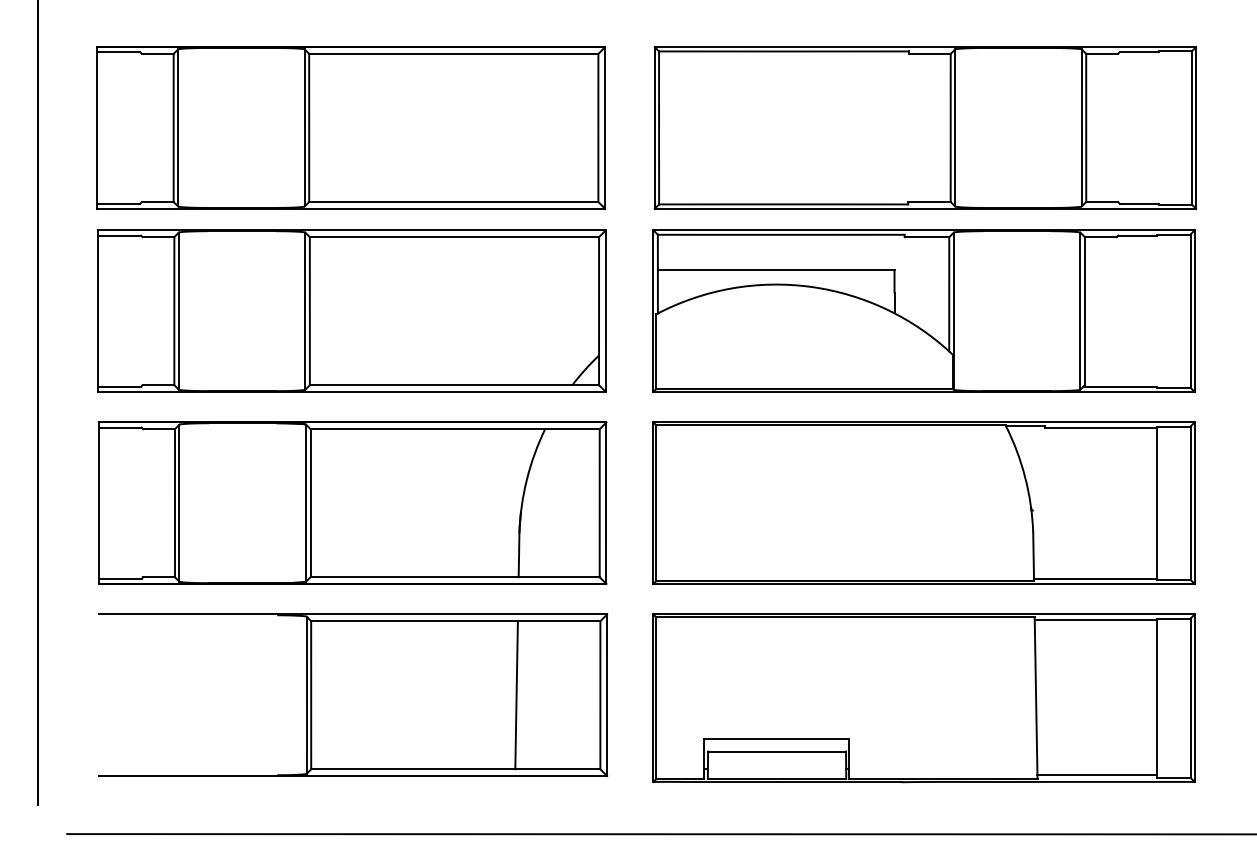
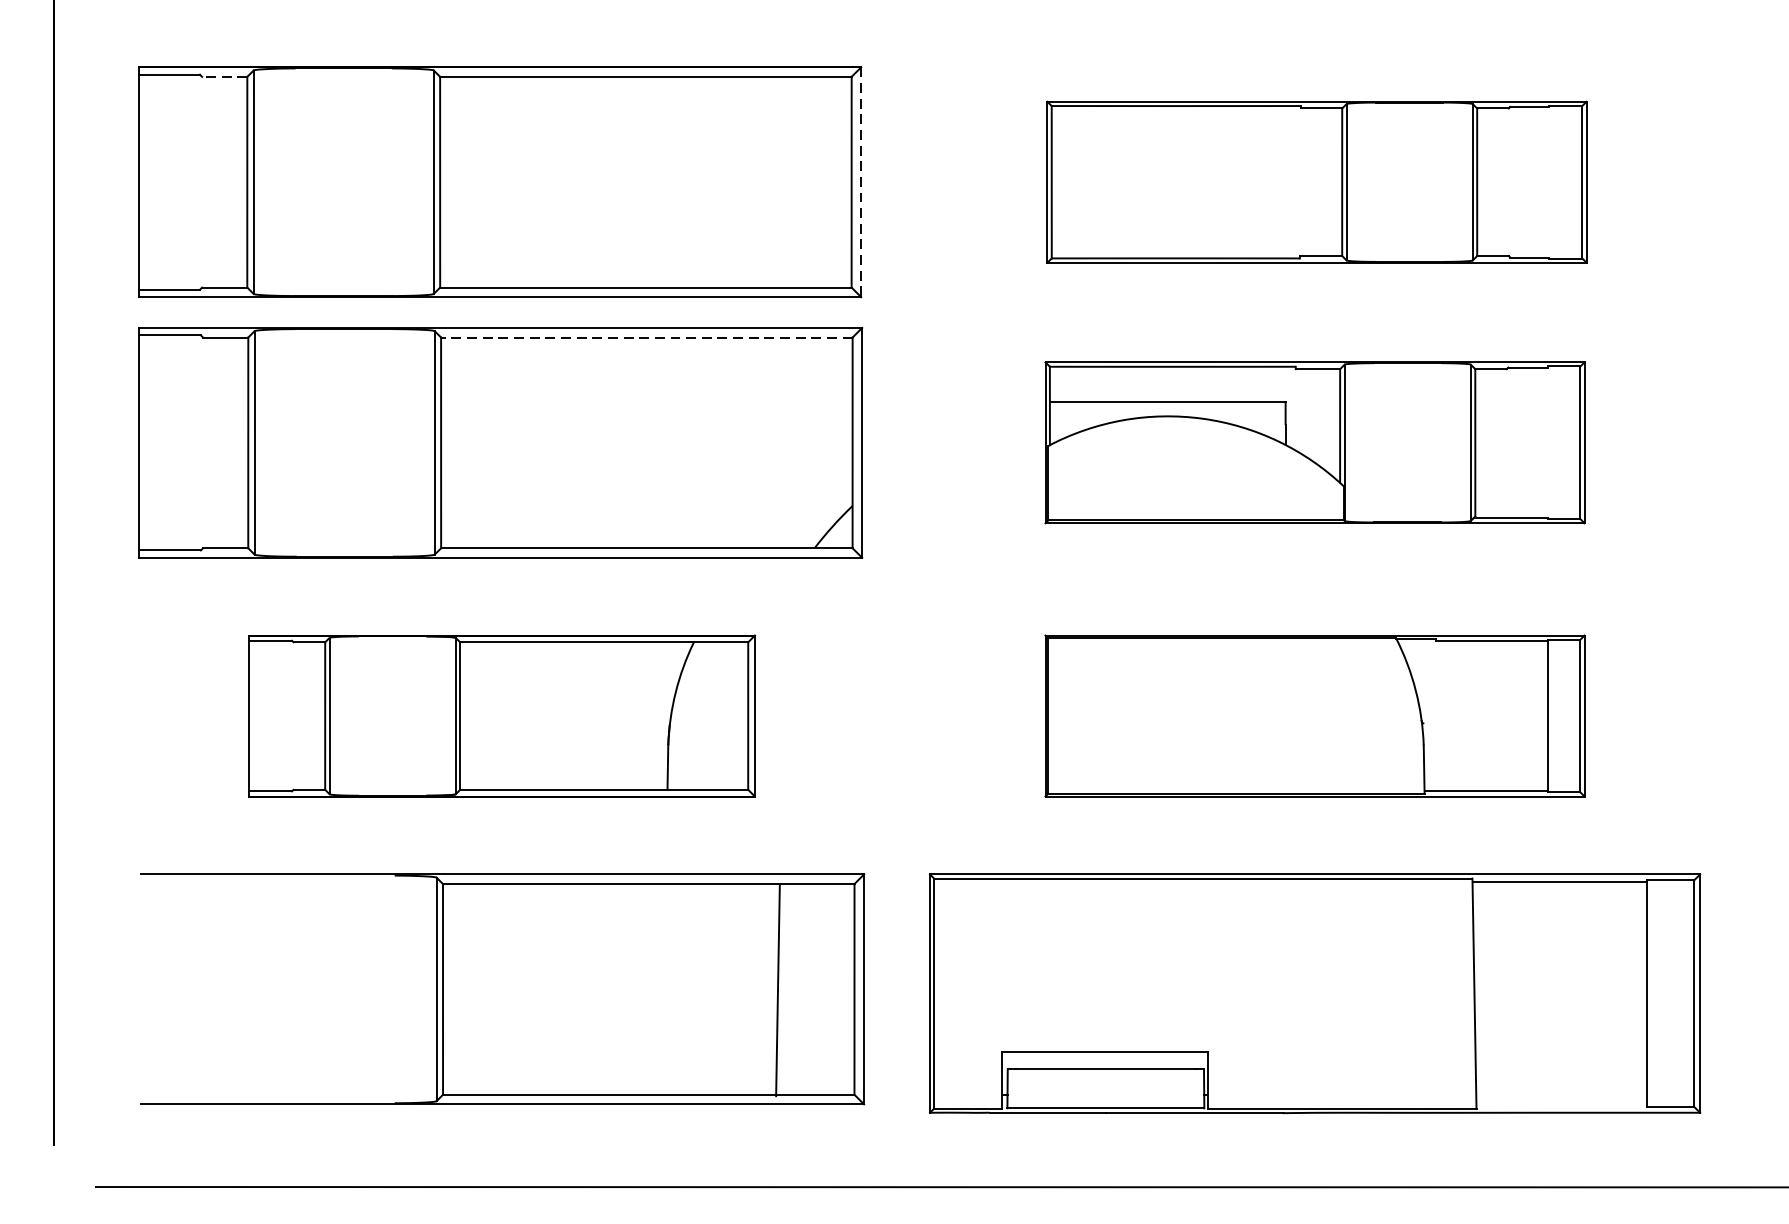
line: (157, 53) -> (224, 76), solid -> dashed
line: (605, 127) -> (861, 181), solid -> dashed
part: (925, 127) -> (1317, 181), size x0.7
line: (454, 237) -> (646, 338), solid -> dashed
part: (923, 310) -> (1314, 441), size x0.7
part: (352, 502) -> (501, 715), size x0.7
part: (923, 502) -> (1314, 715), size x0.7
line: (516, 695) -> (777, 991), moved
line: (1097, 775) -> (1561, 1103), removed

